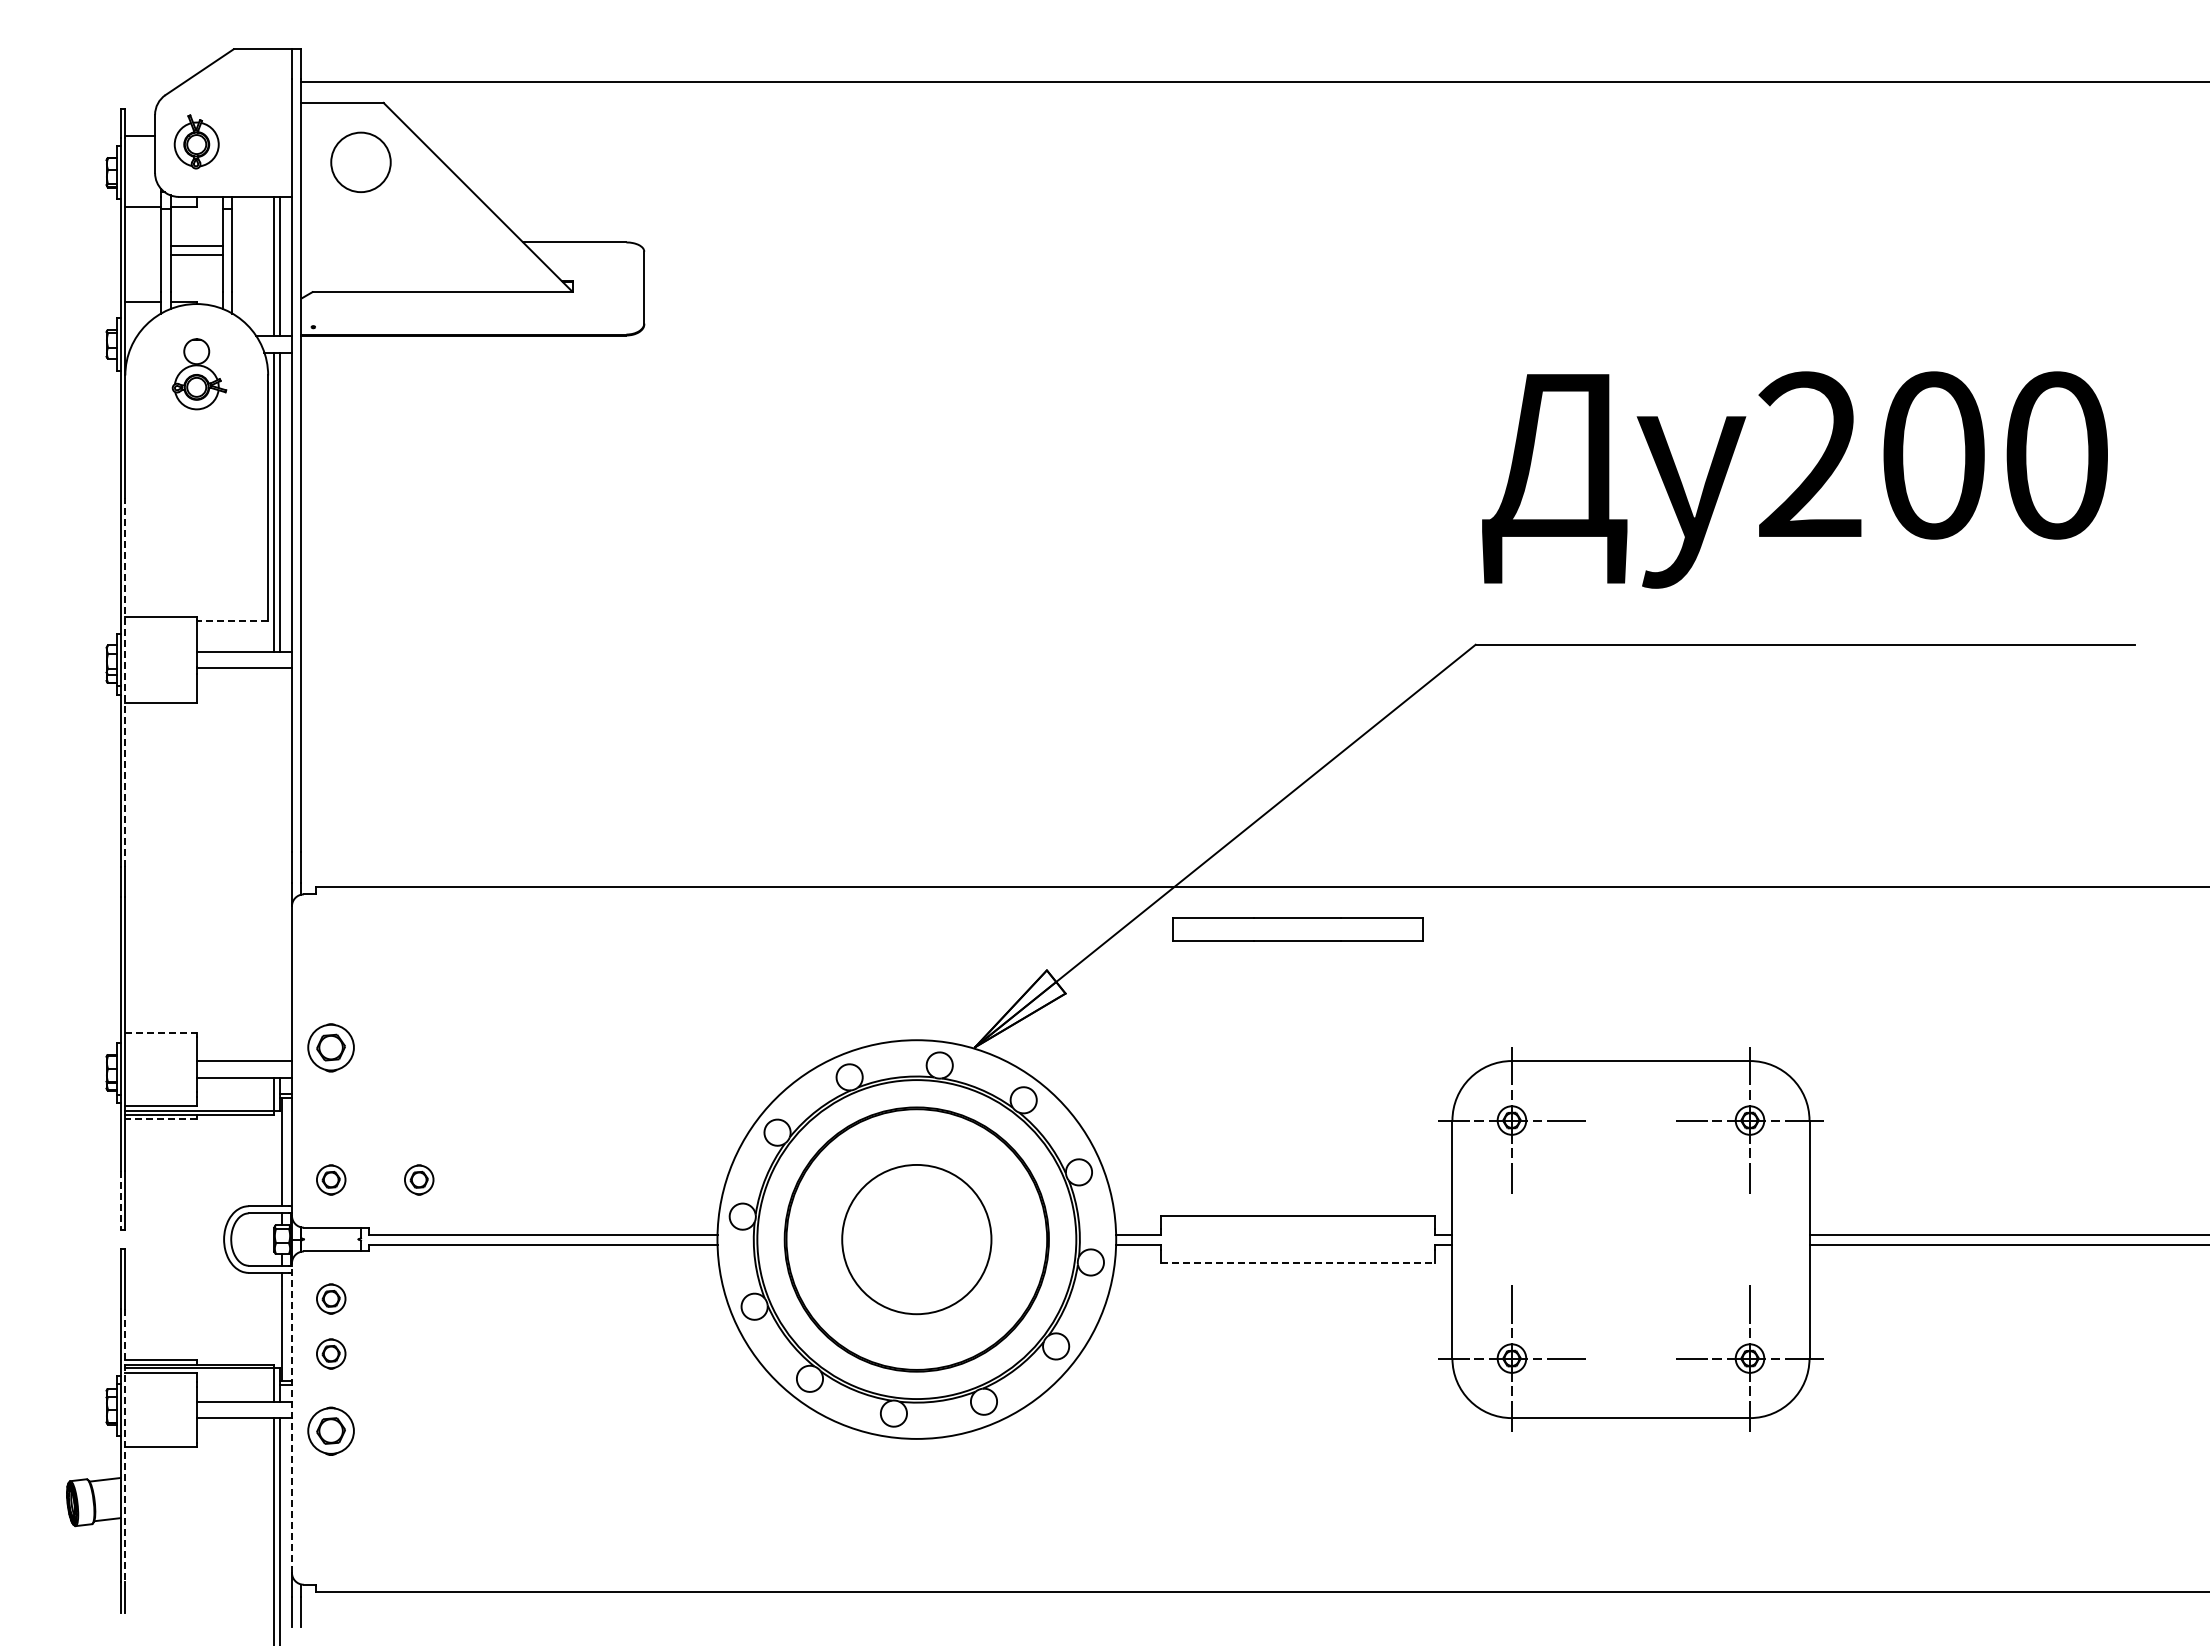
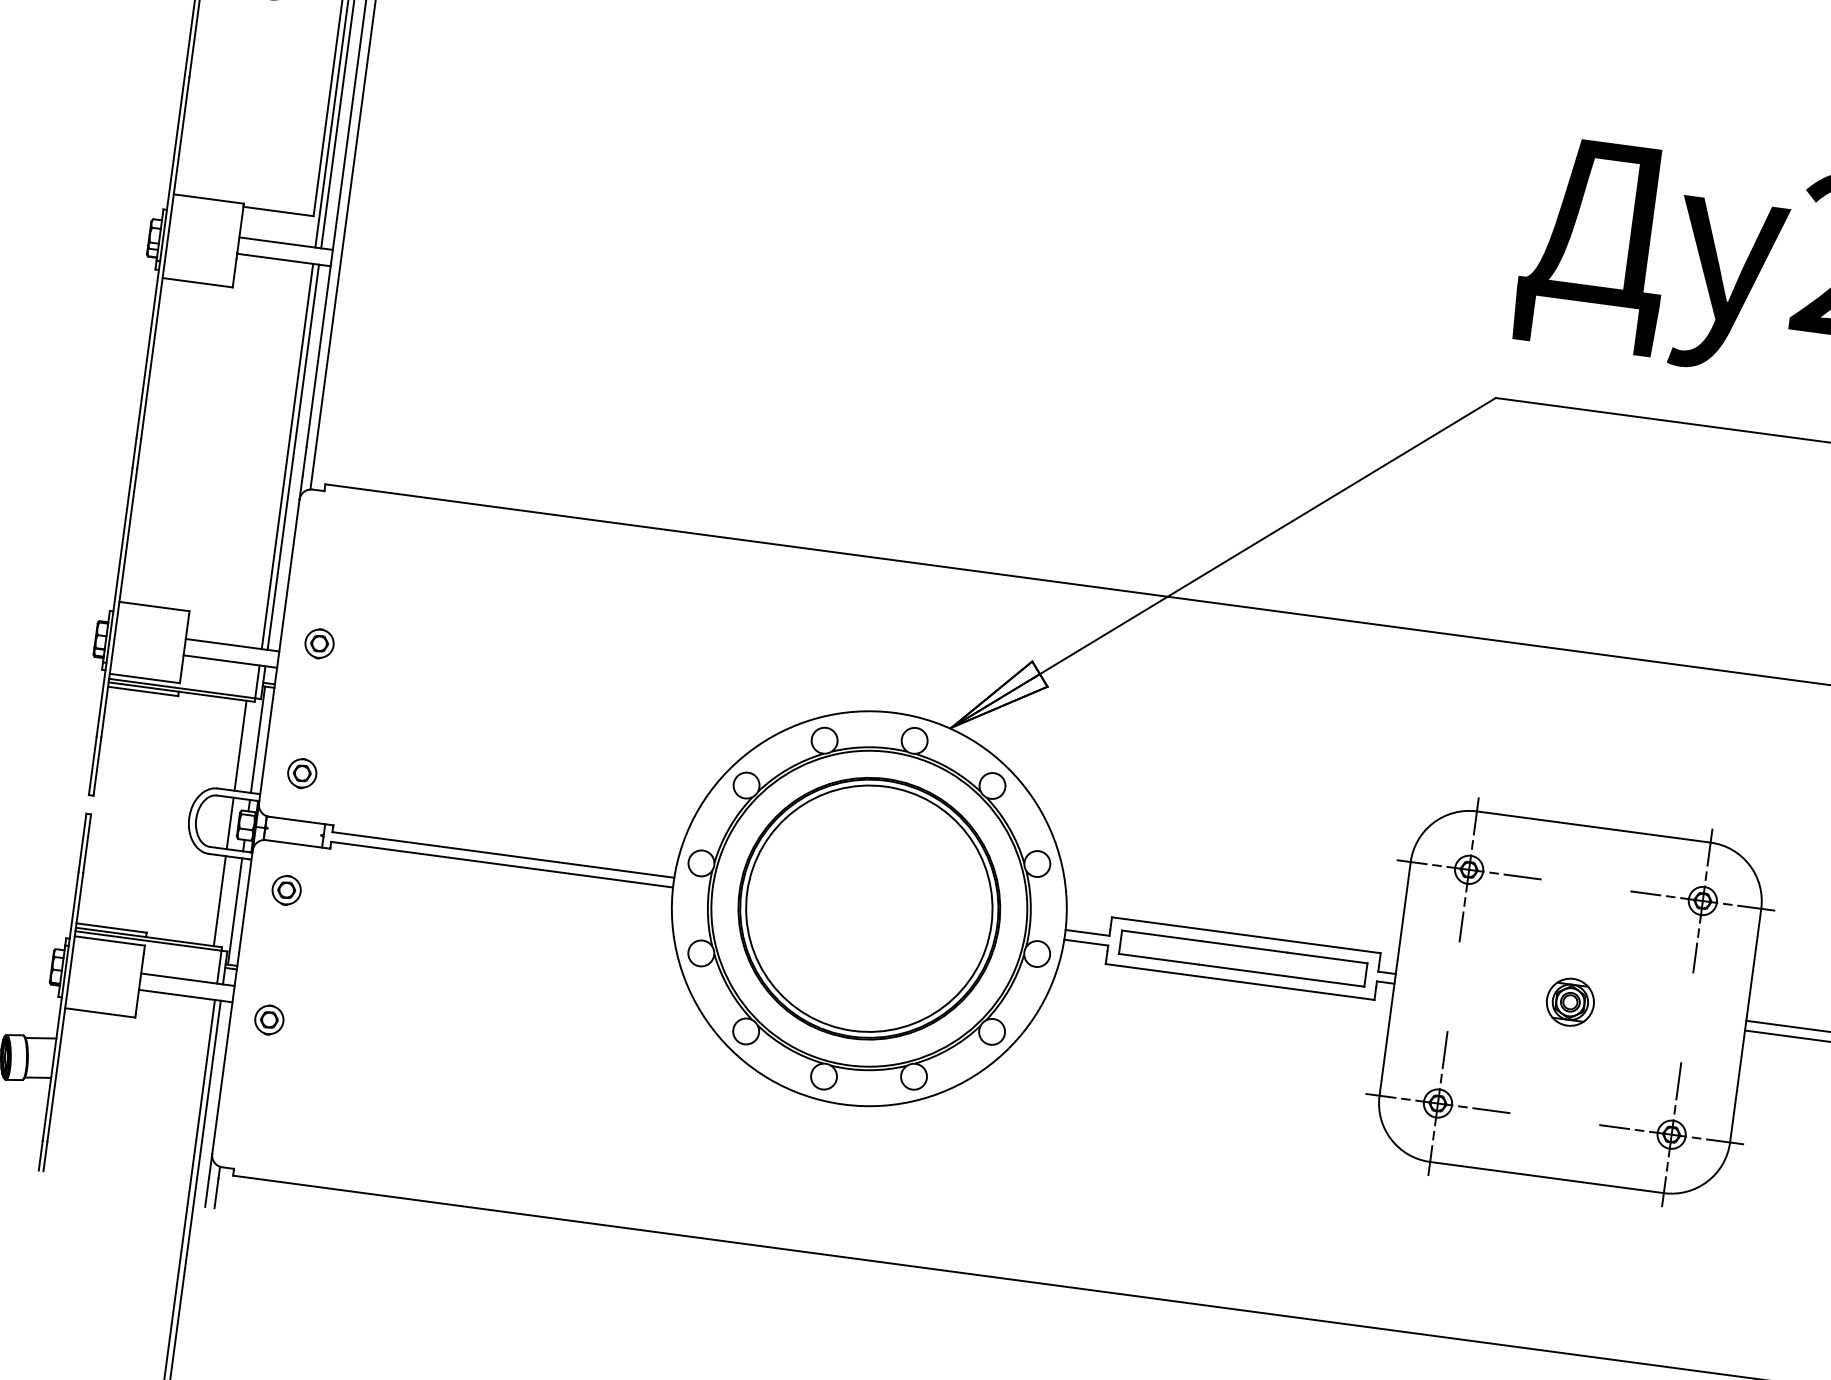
line: (232, 620) -> (278, 211), dashed -> solid
line: (125, 681) -> (165, 257), dashed -> solid
line: (274, 864) -> (287, 456), added
line: (280, 864) -> (293, 457), added
part: (1297, 929) -> (1243, 958), moved
line: (161, 1032) -> (154, 606), dashed -> solid
part: (331, 1047) -> (319, 643), size x0.62
line: (161, 1119) -> (143, 691), dashed -> solid
line: (265, 1160) -> (240, 745), added
part: (419, 1179) -> (388, 784), removed
line: (120, 1200) -> (92, 766), dashed -> solid
line: (265, 1239) -> (229, 823), added
circle: (916, 1239) -> (869, 908), size x1.67
part: (1630, 1239) -> (1569, 1002), added
line: (1297, 1263) -> (1239, 982), dashed -> solid
line: (265, 1318) -> (219, 900), added
part: (331, 1353) -> (279, 943), removed
line: (291, 1418) -> (232, 1002), dashed -> solid
part: (331, 1430) -> (269, 1019), size x0.62
line: (125, 1445) -> (65, 1007), dashed -> solid

